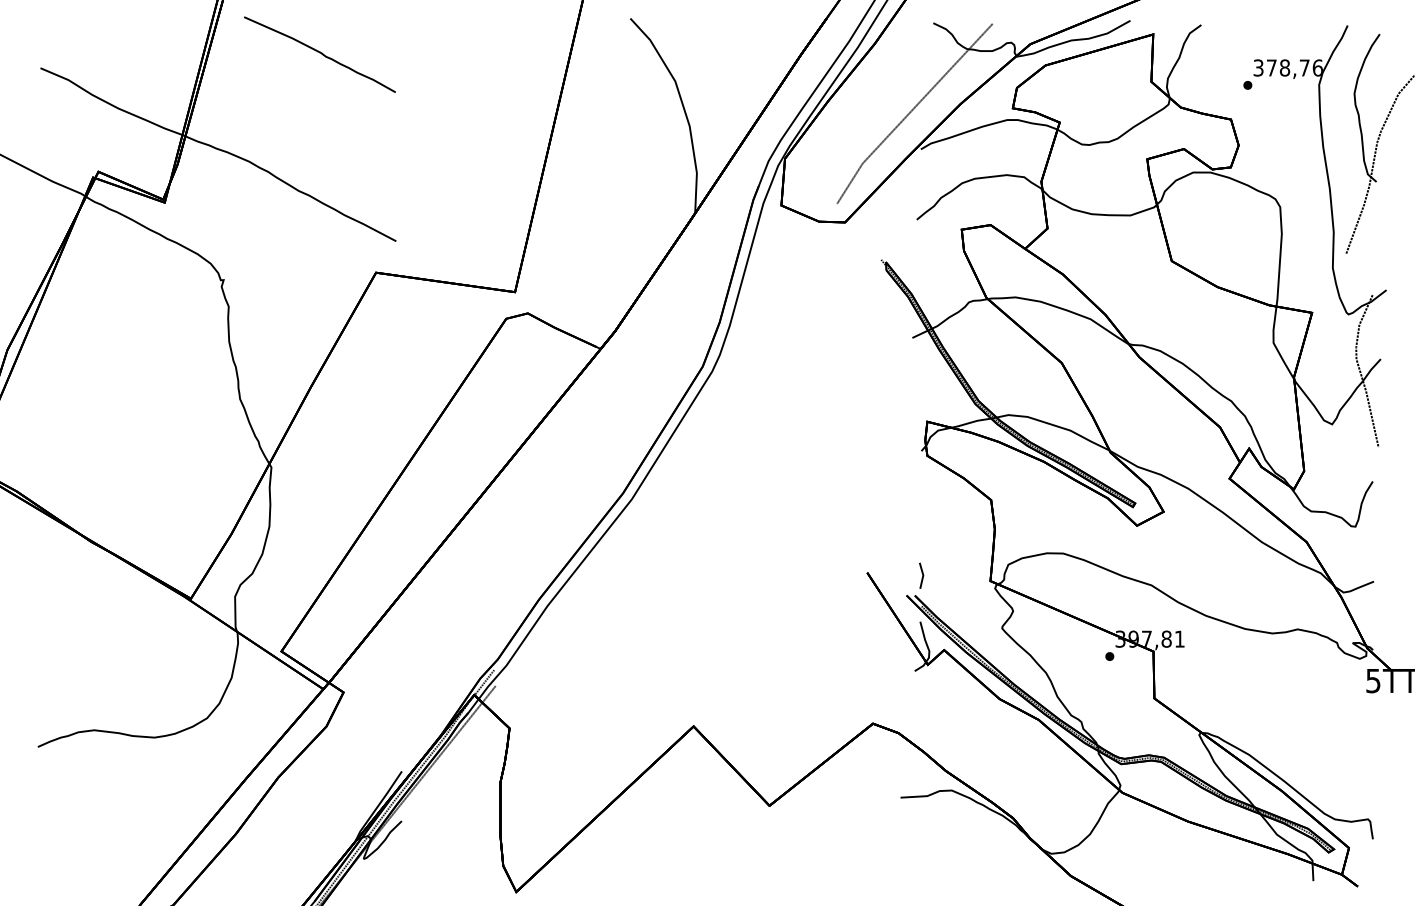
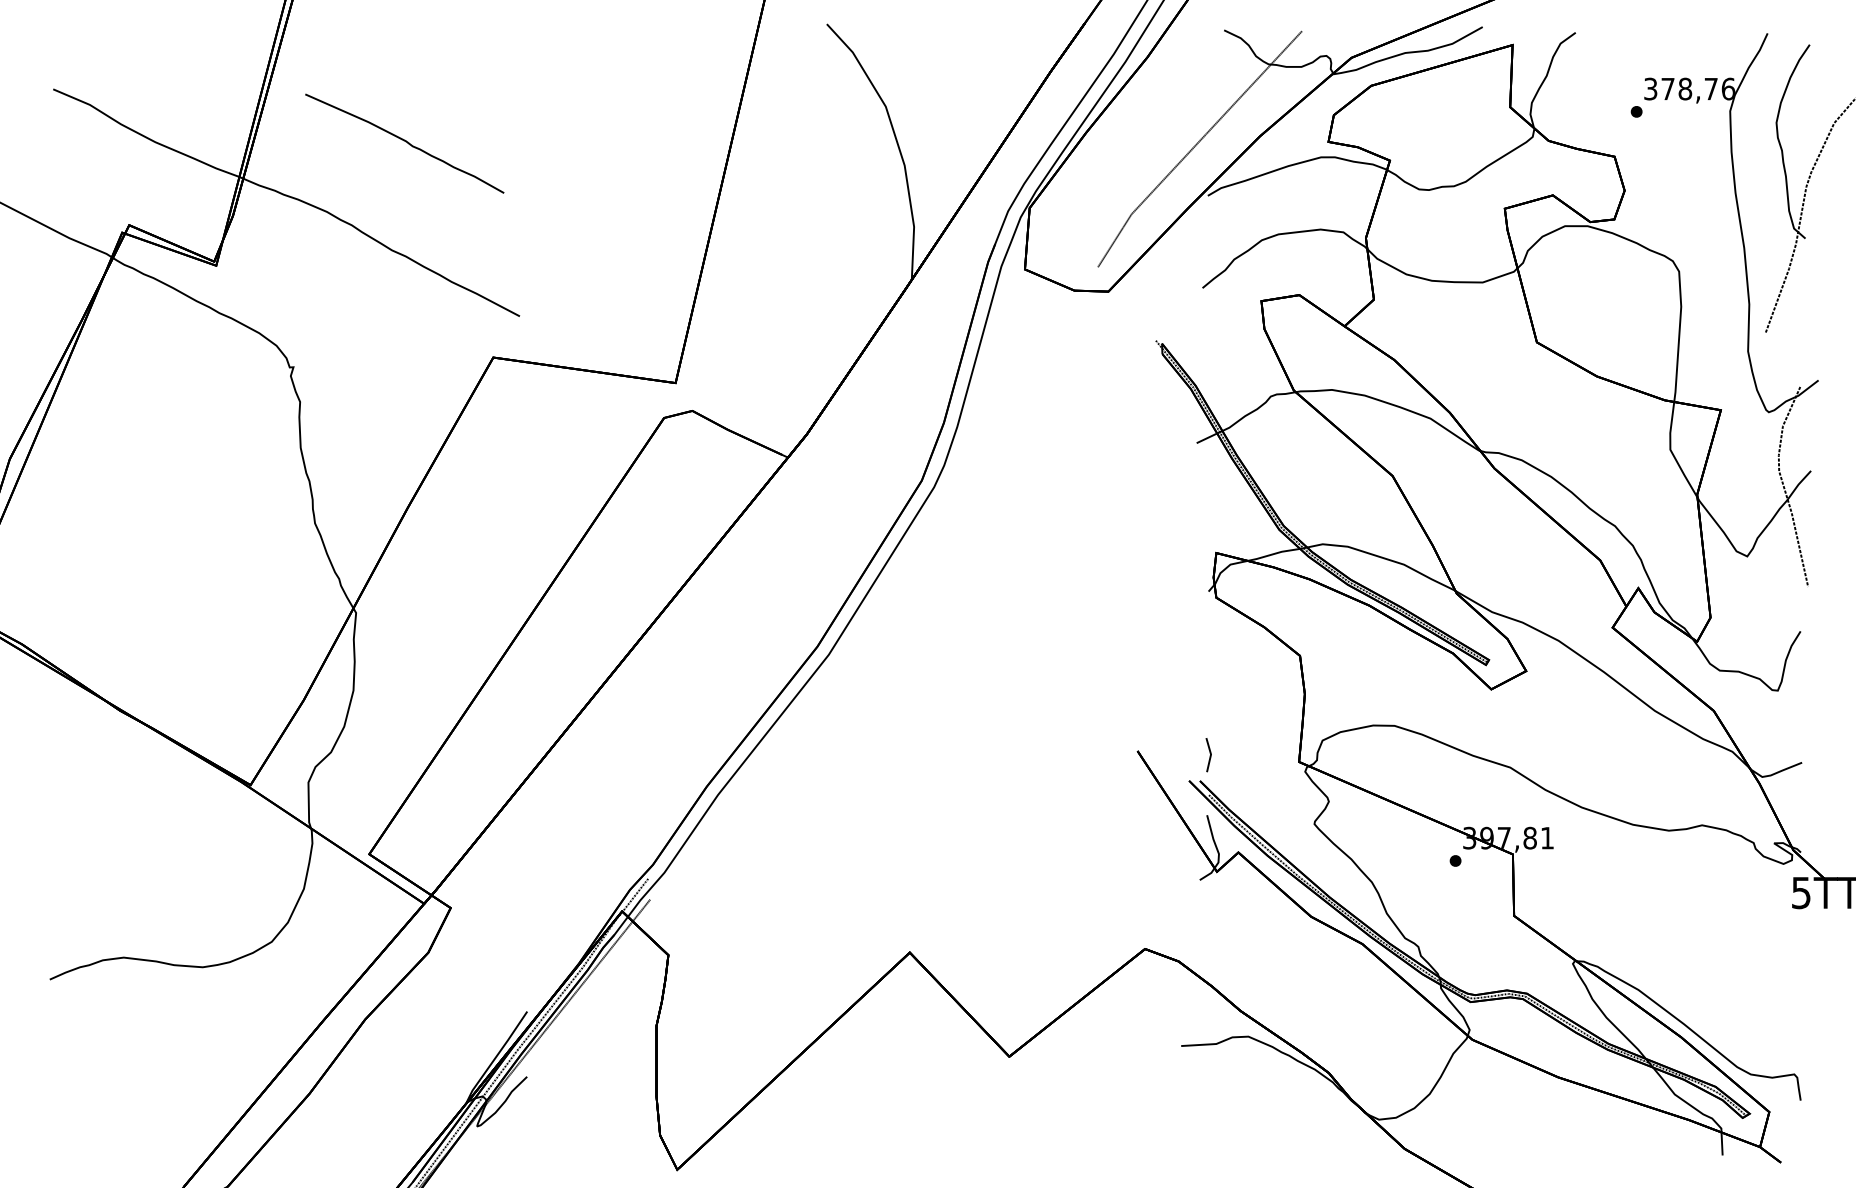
curve: (320, 53) -> (405, 142), moved

